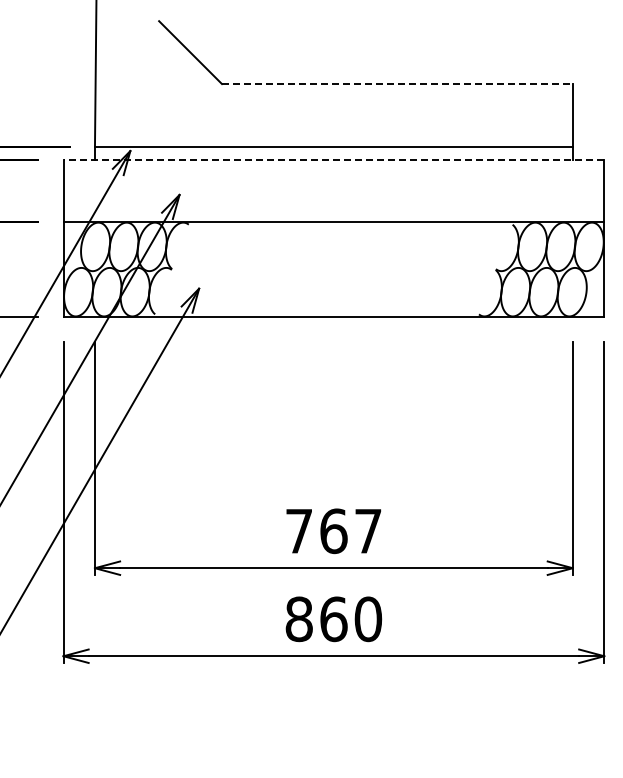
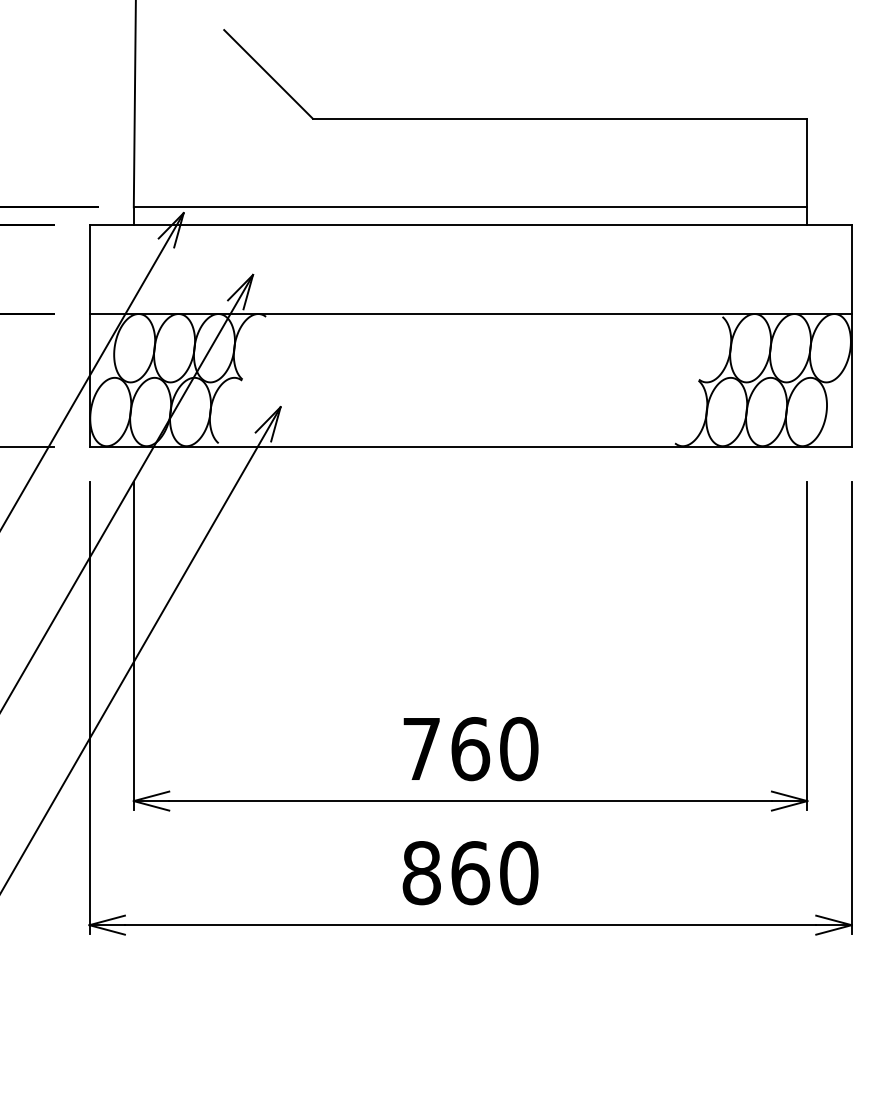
line: (397, 84) -> (560, 119), dashed -> solid
line: (333, 159) -> (470, 225), dashed -> solid
text: (368, 531) -> (519, 749), 767 -> 760

